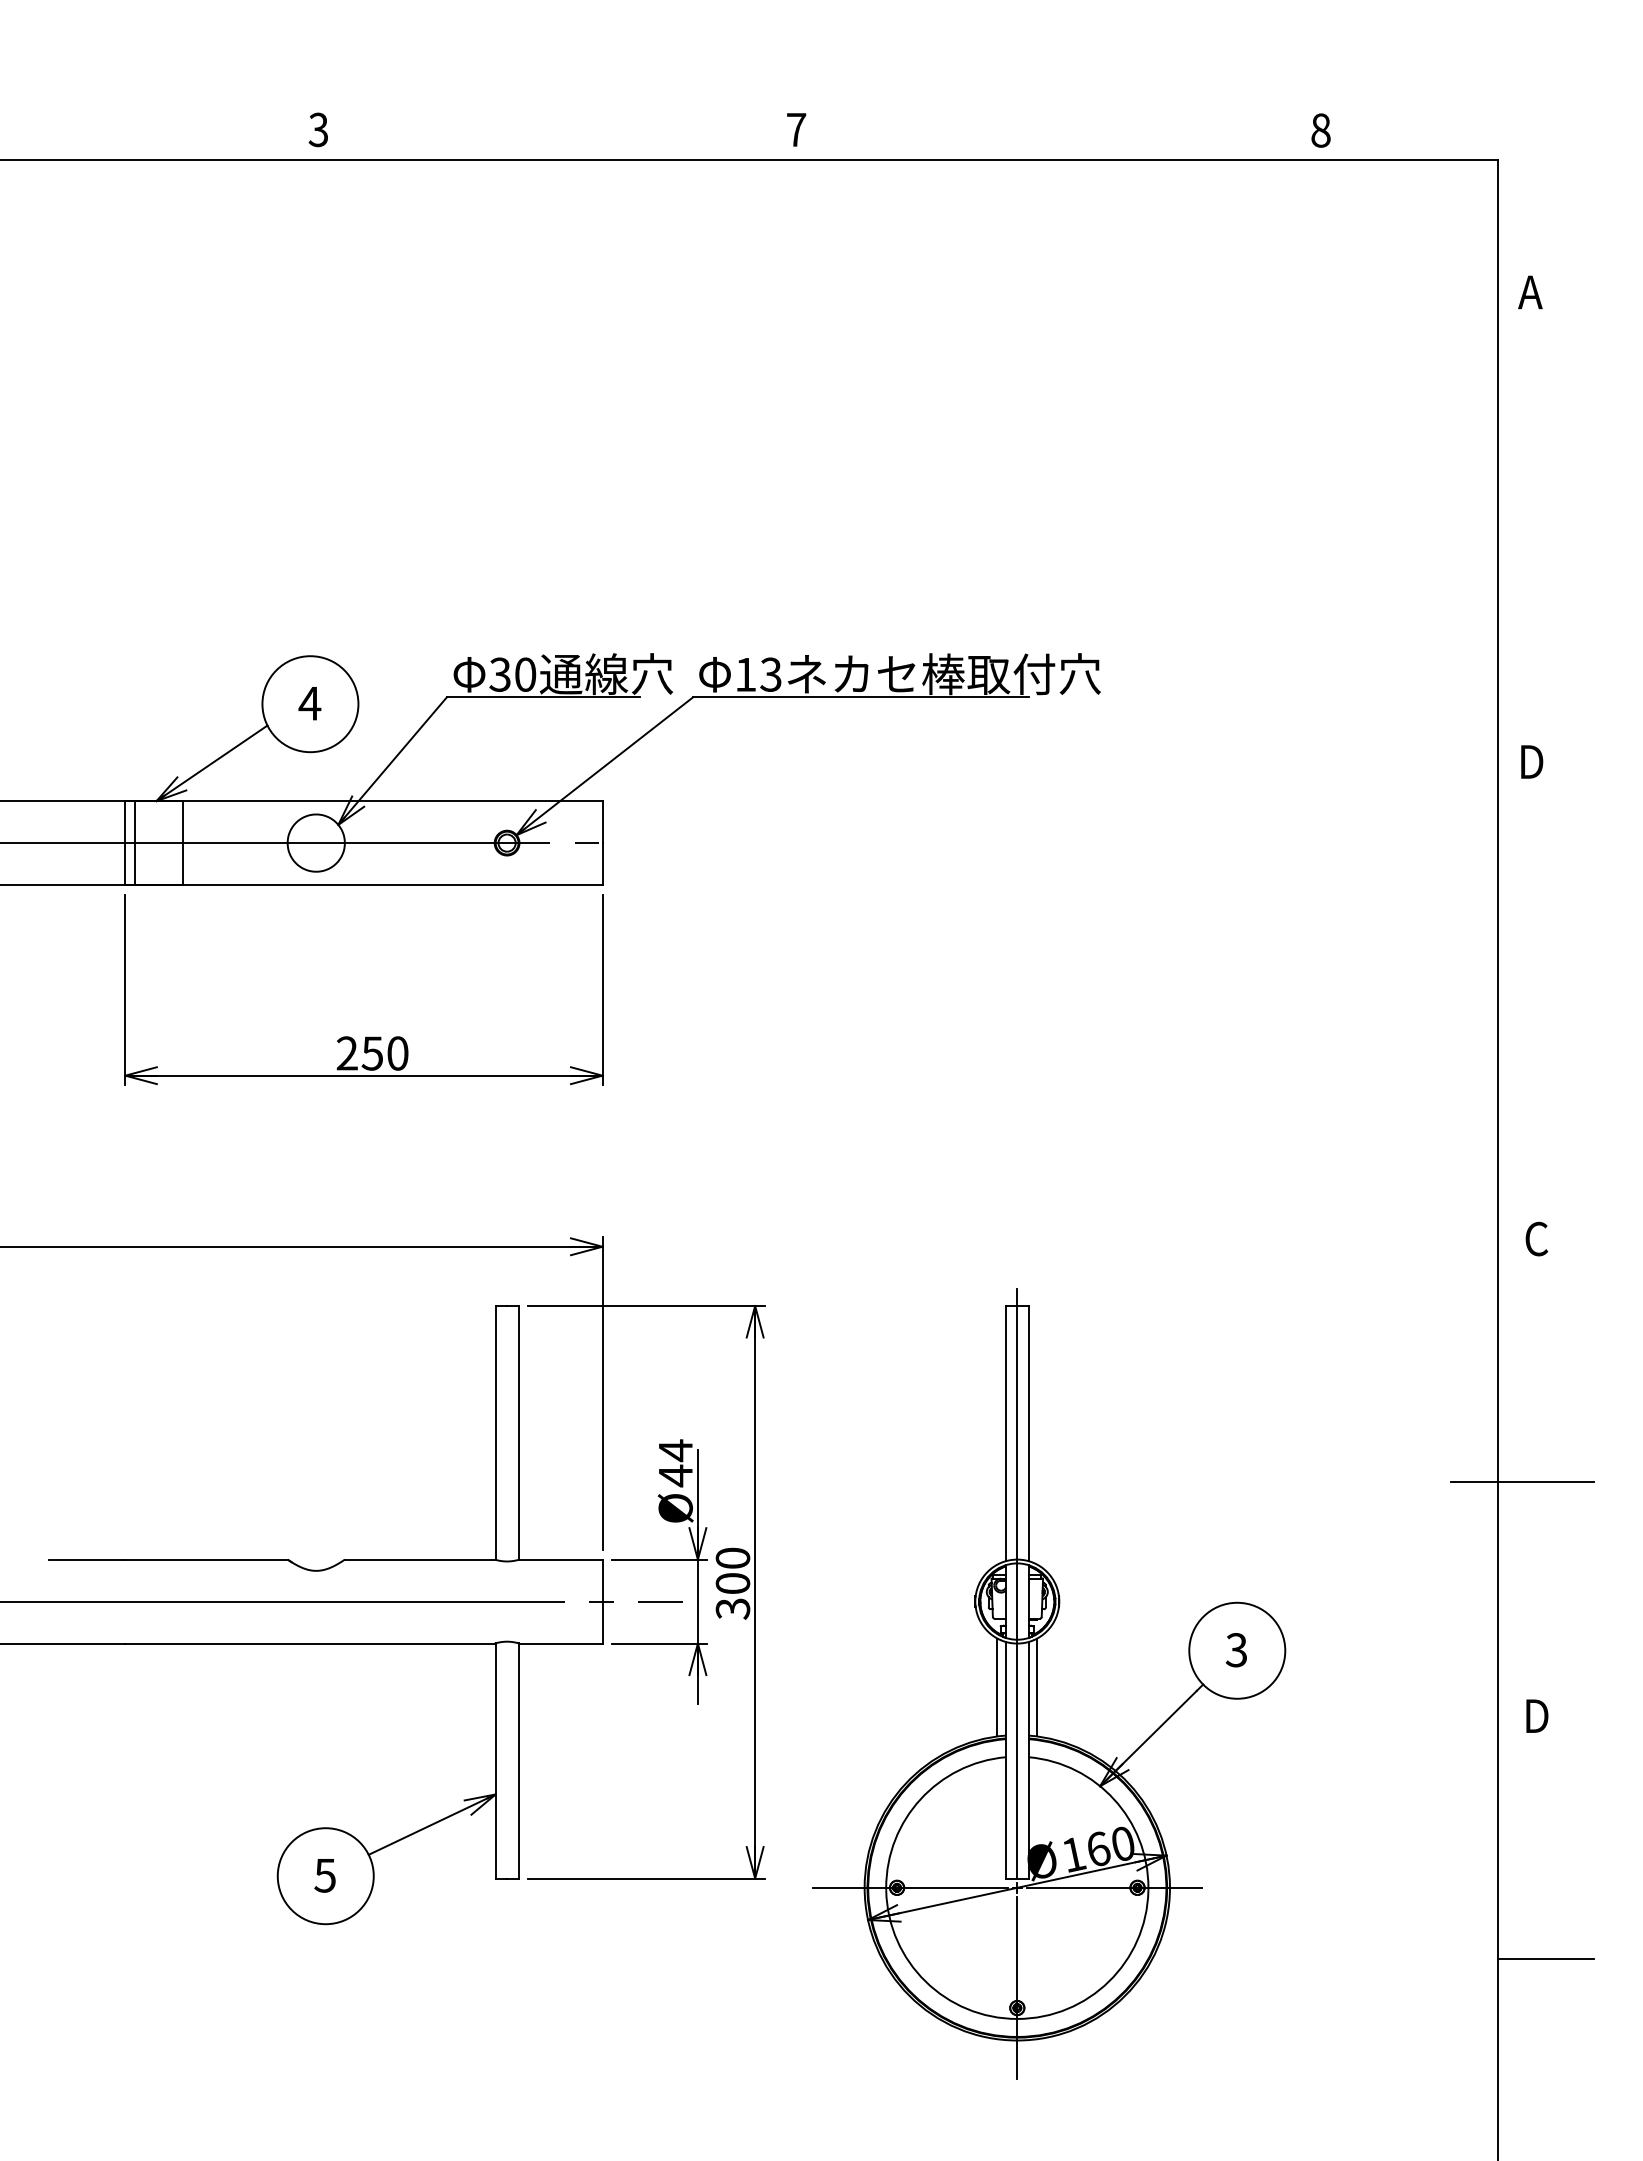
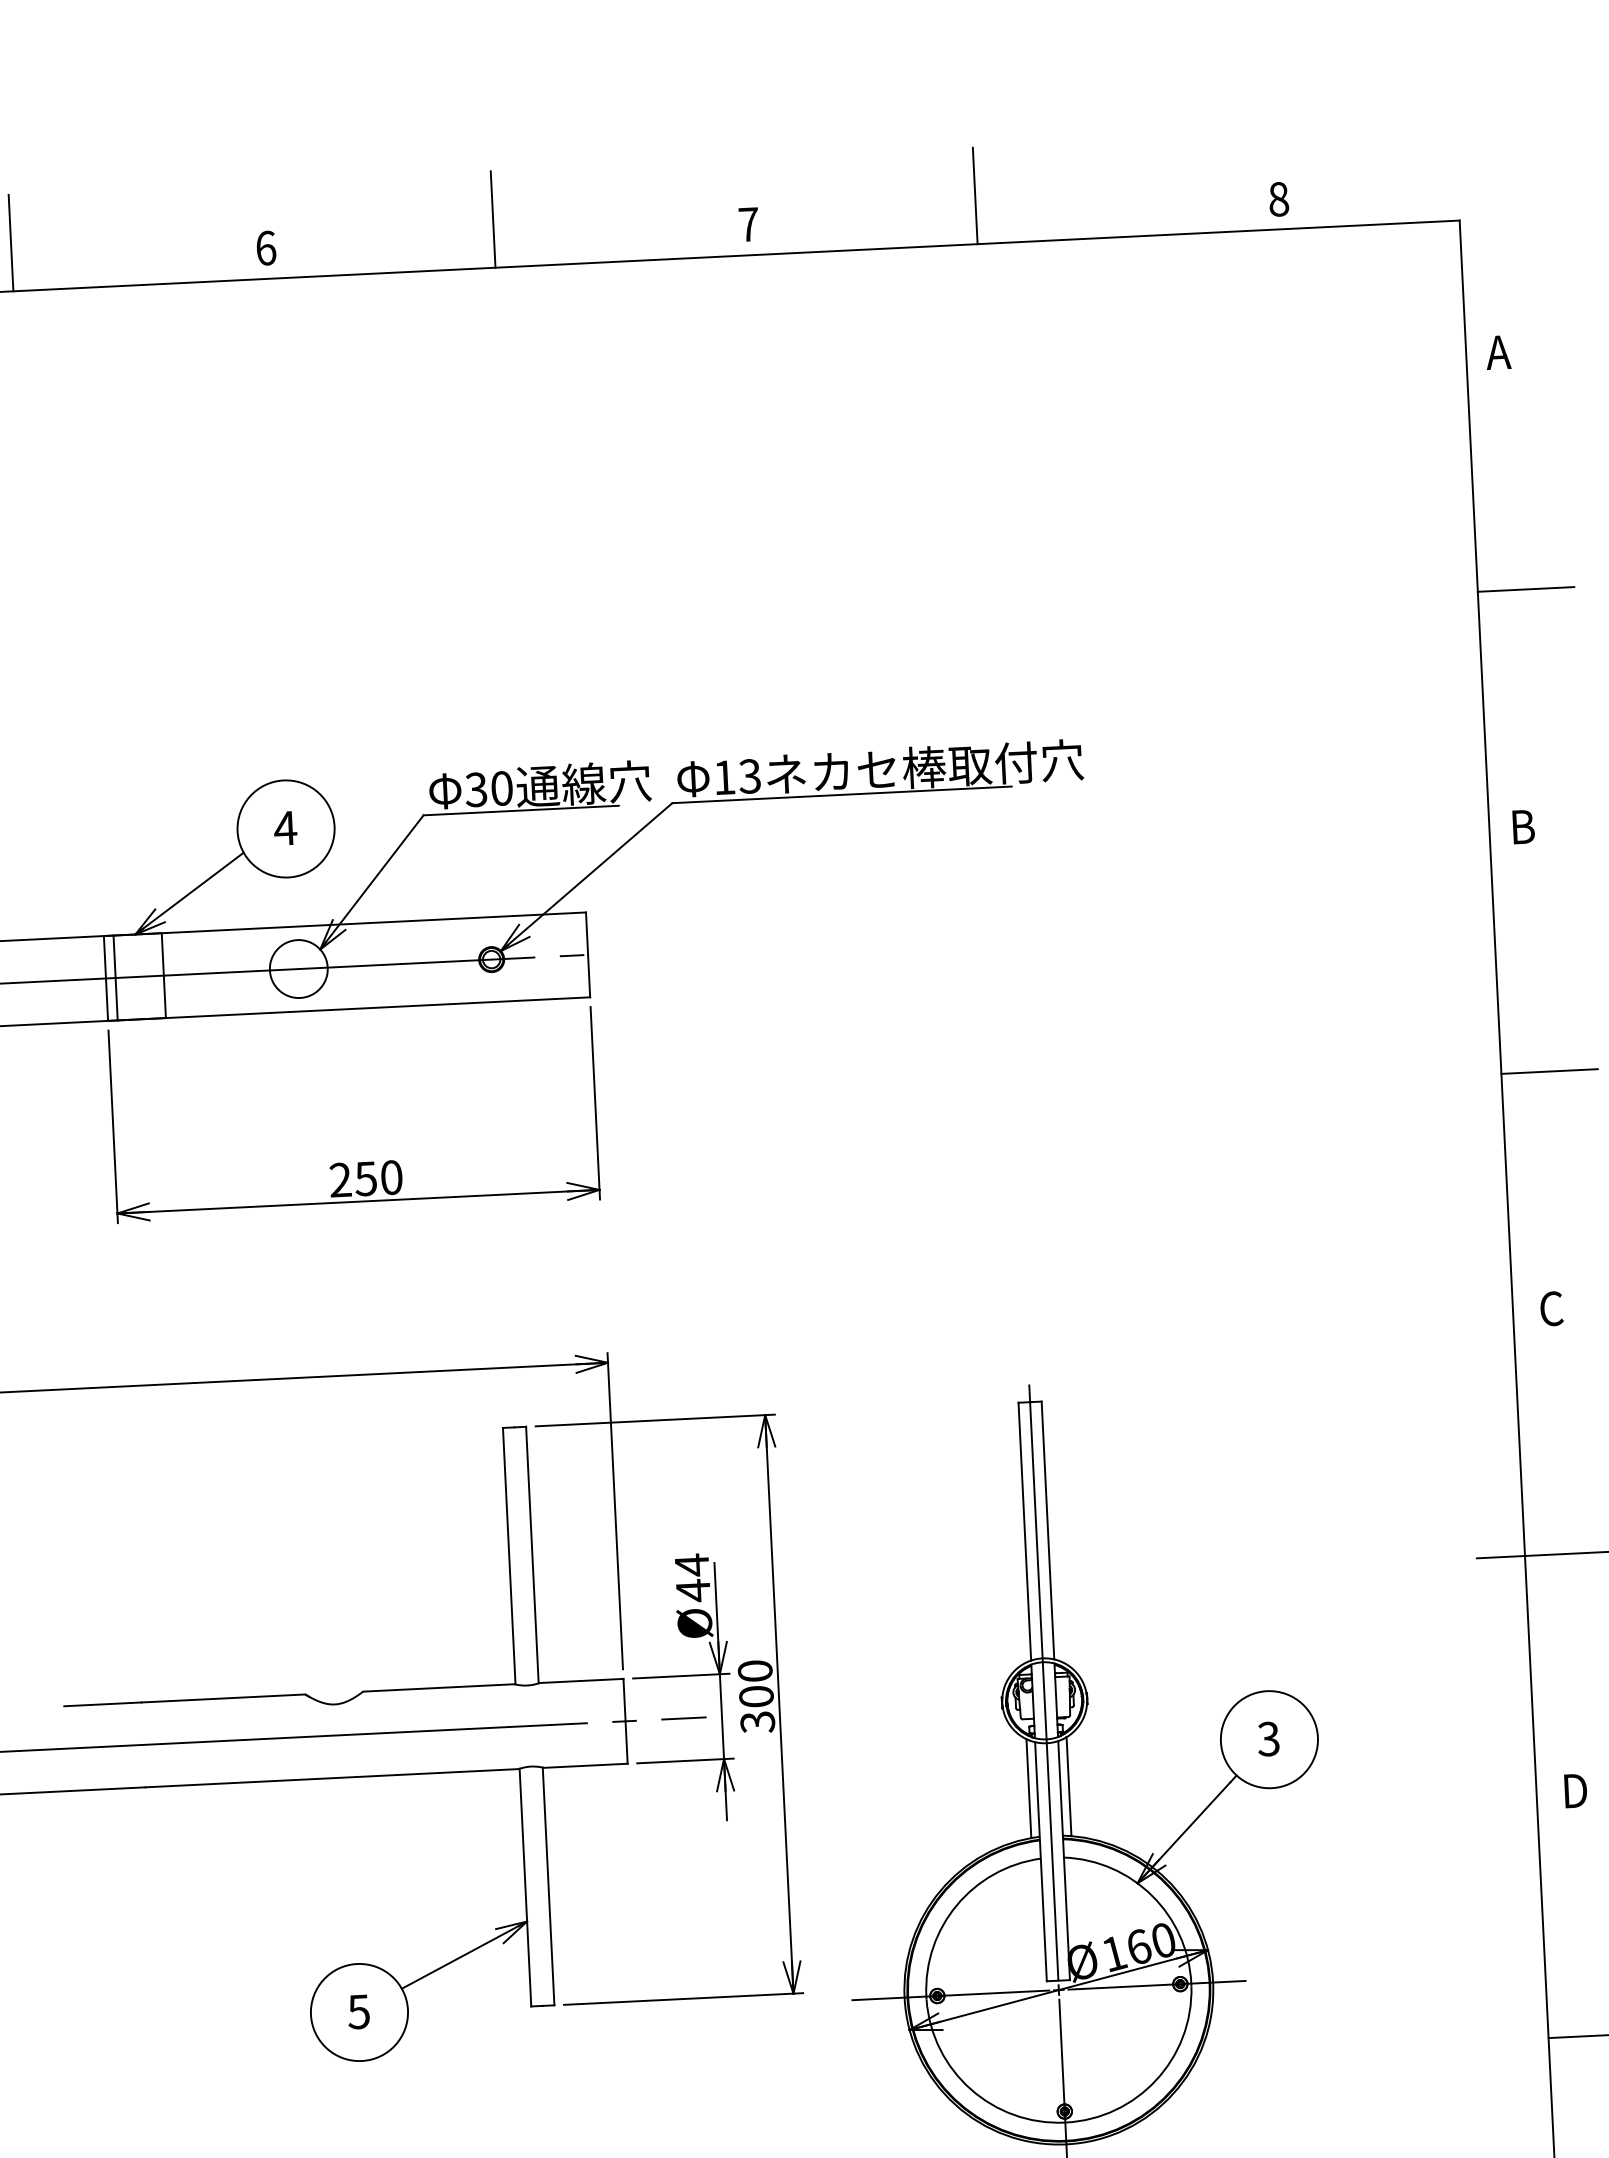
line: (67, 112) -> (11, 243), added
line: (544, 112) -> (493, 219), added
line: (1021, 112) -> (975, 195), added
text: (318, 129) -> (265, 247), 3 -> 6
line: (1545, 527) -> (1525, 589), added
text: (1532, 761) -> (1523, 826), D -> B
line: (1545, 1004) -> (1548, 1071), added

